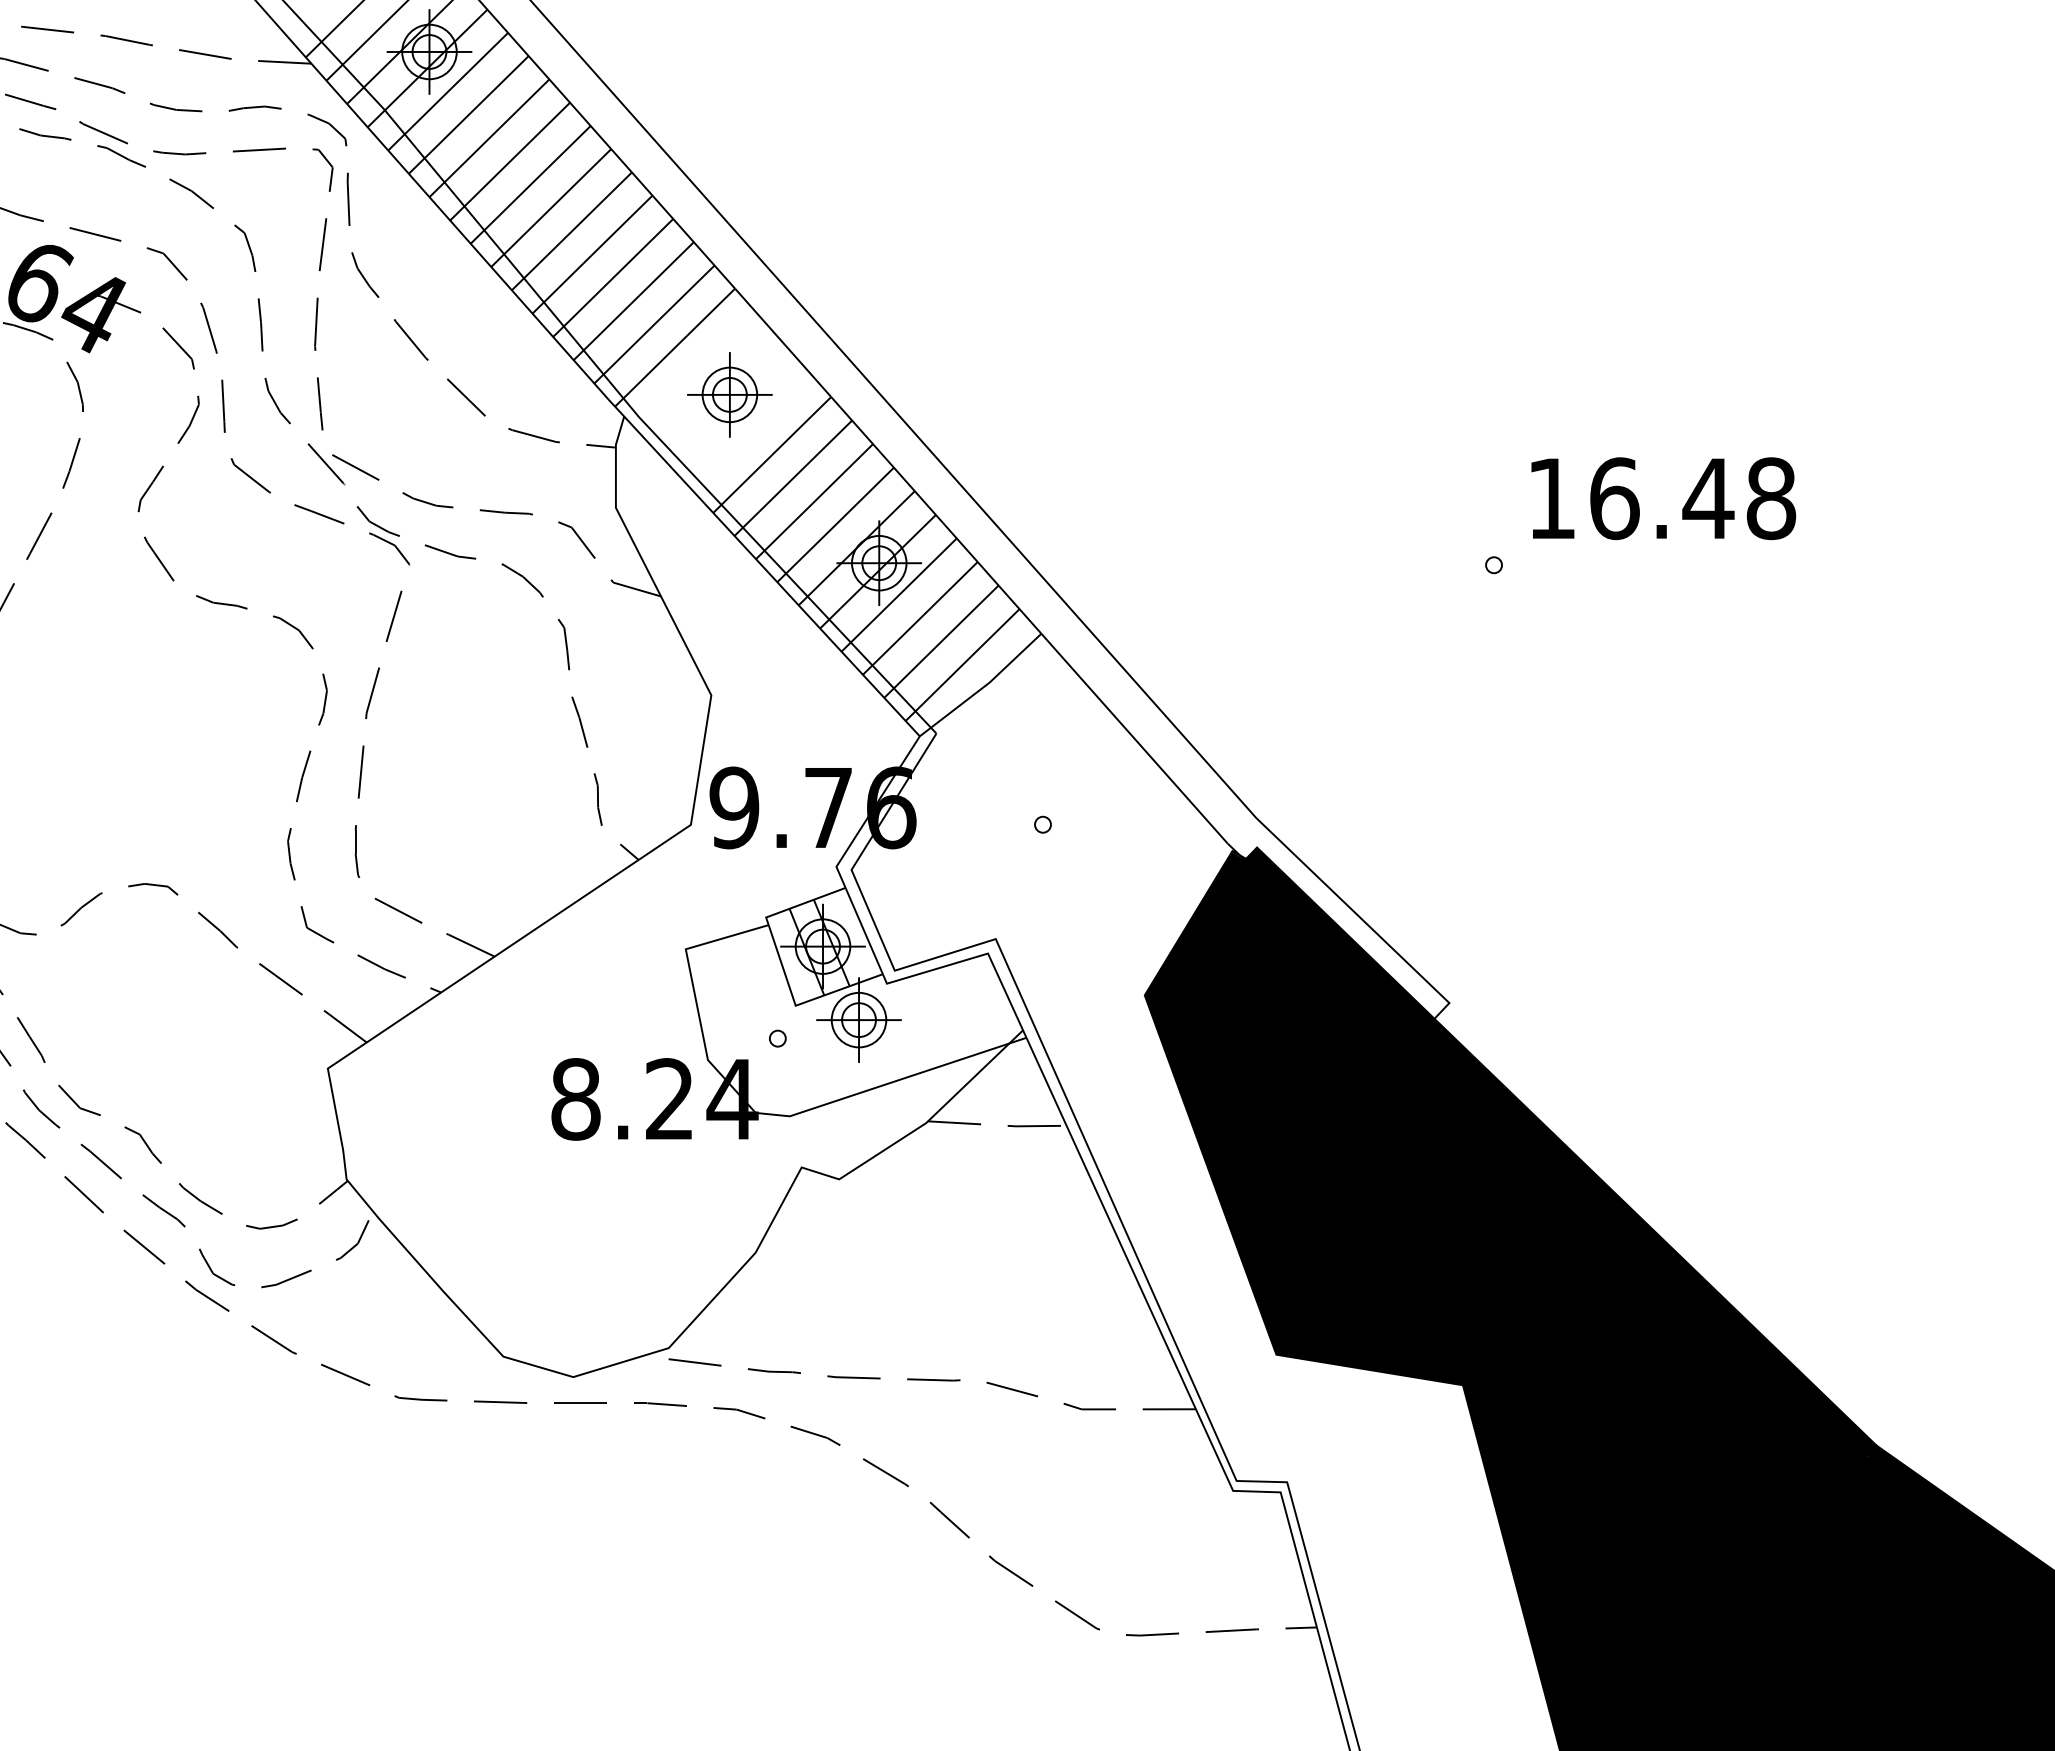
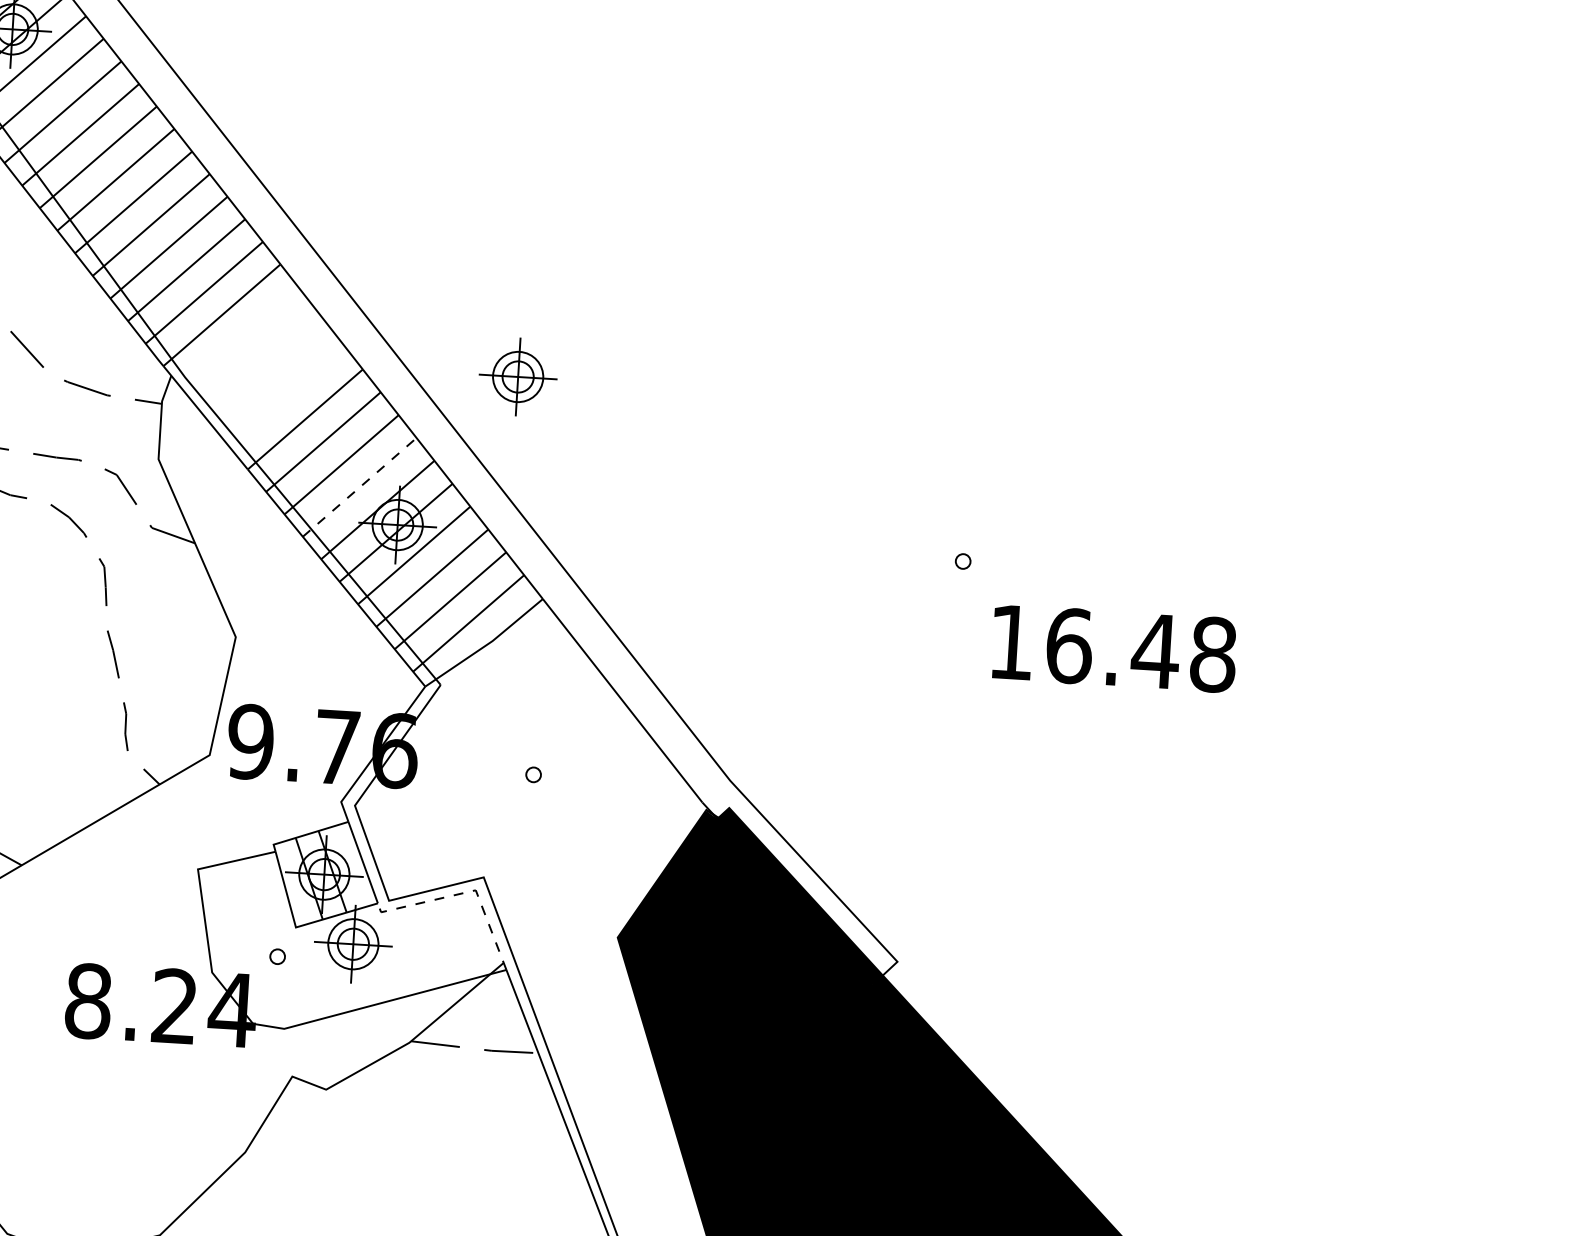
part: (729, 394) -> (517, 376), moved
text: (1663, 498) -> (1114, 648), moved
line: (836, 524) -> (360, 487), solid -> dashed
line: (976, 956) -> (465, 892), solid -> dashed

